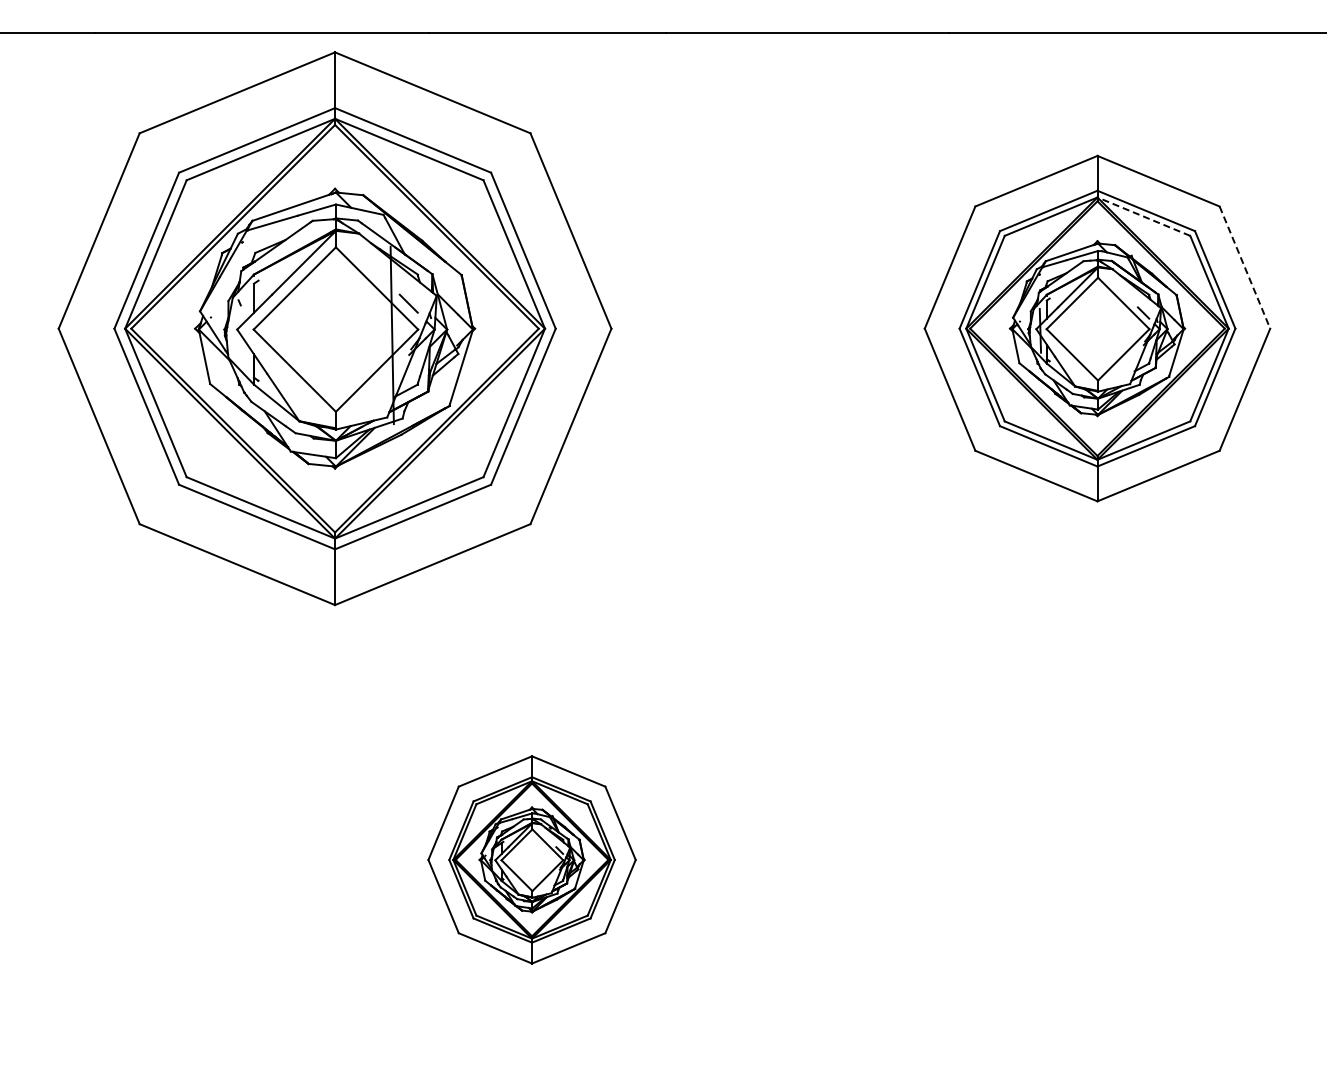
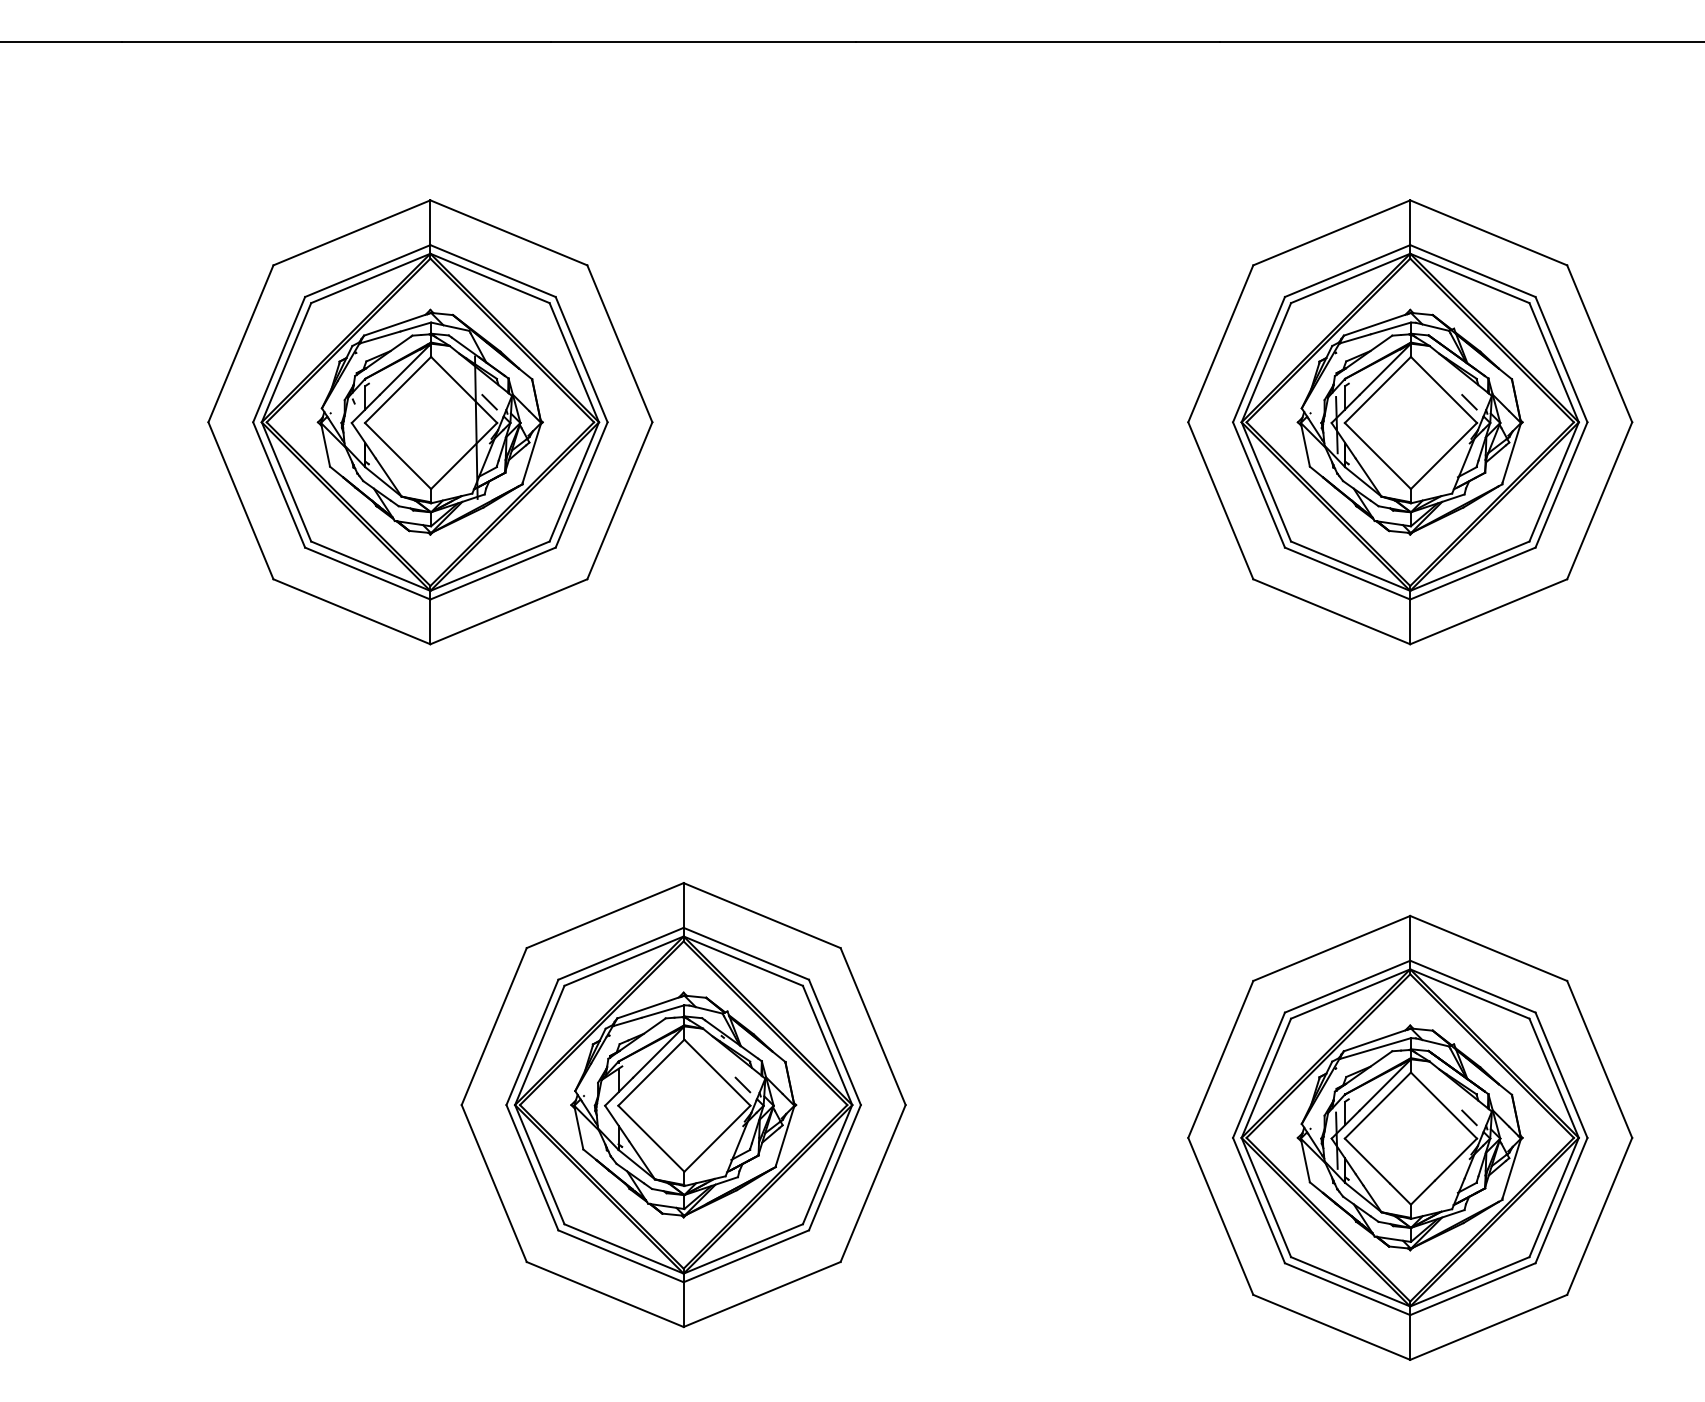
line: (1143, 216) -> (1469, 278), dashed -> solid
line: (1245, 268) -> (1600, 345), dashed -> solid
part: (334, 328) -> (429, 422), size x0.62
part: (531, 859) -> (682, 1104), size x1.67
part: (1097, 885) -> (1410, 1137), added

